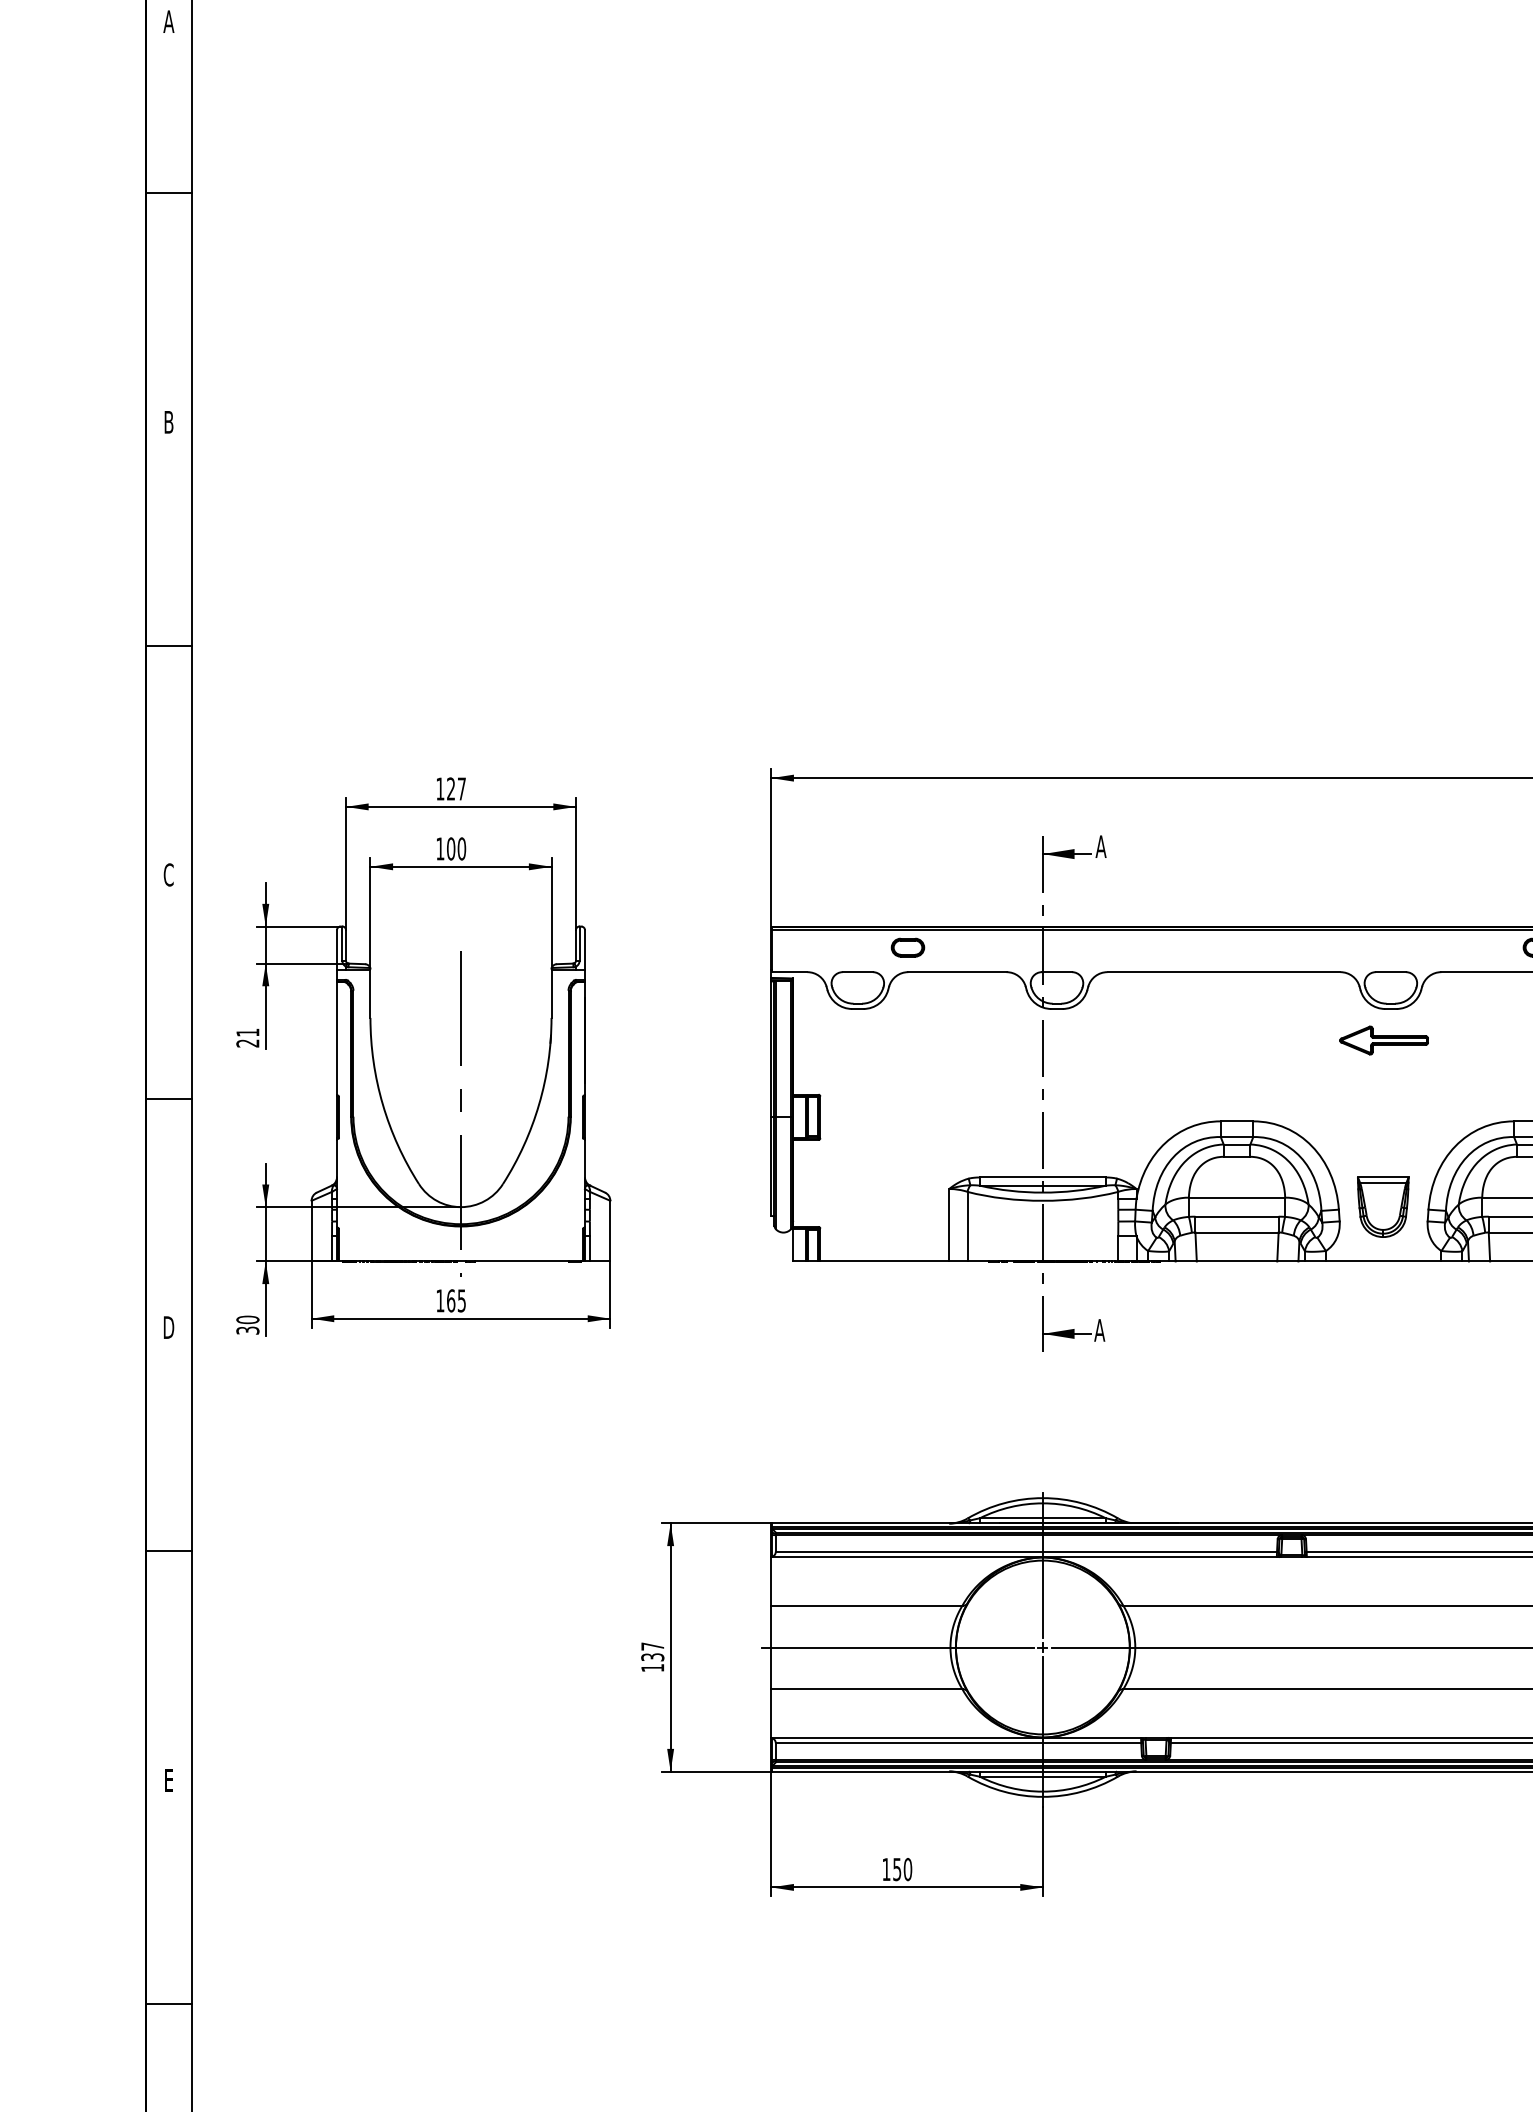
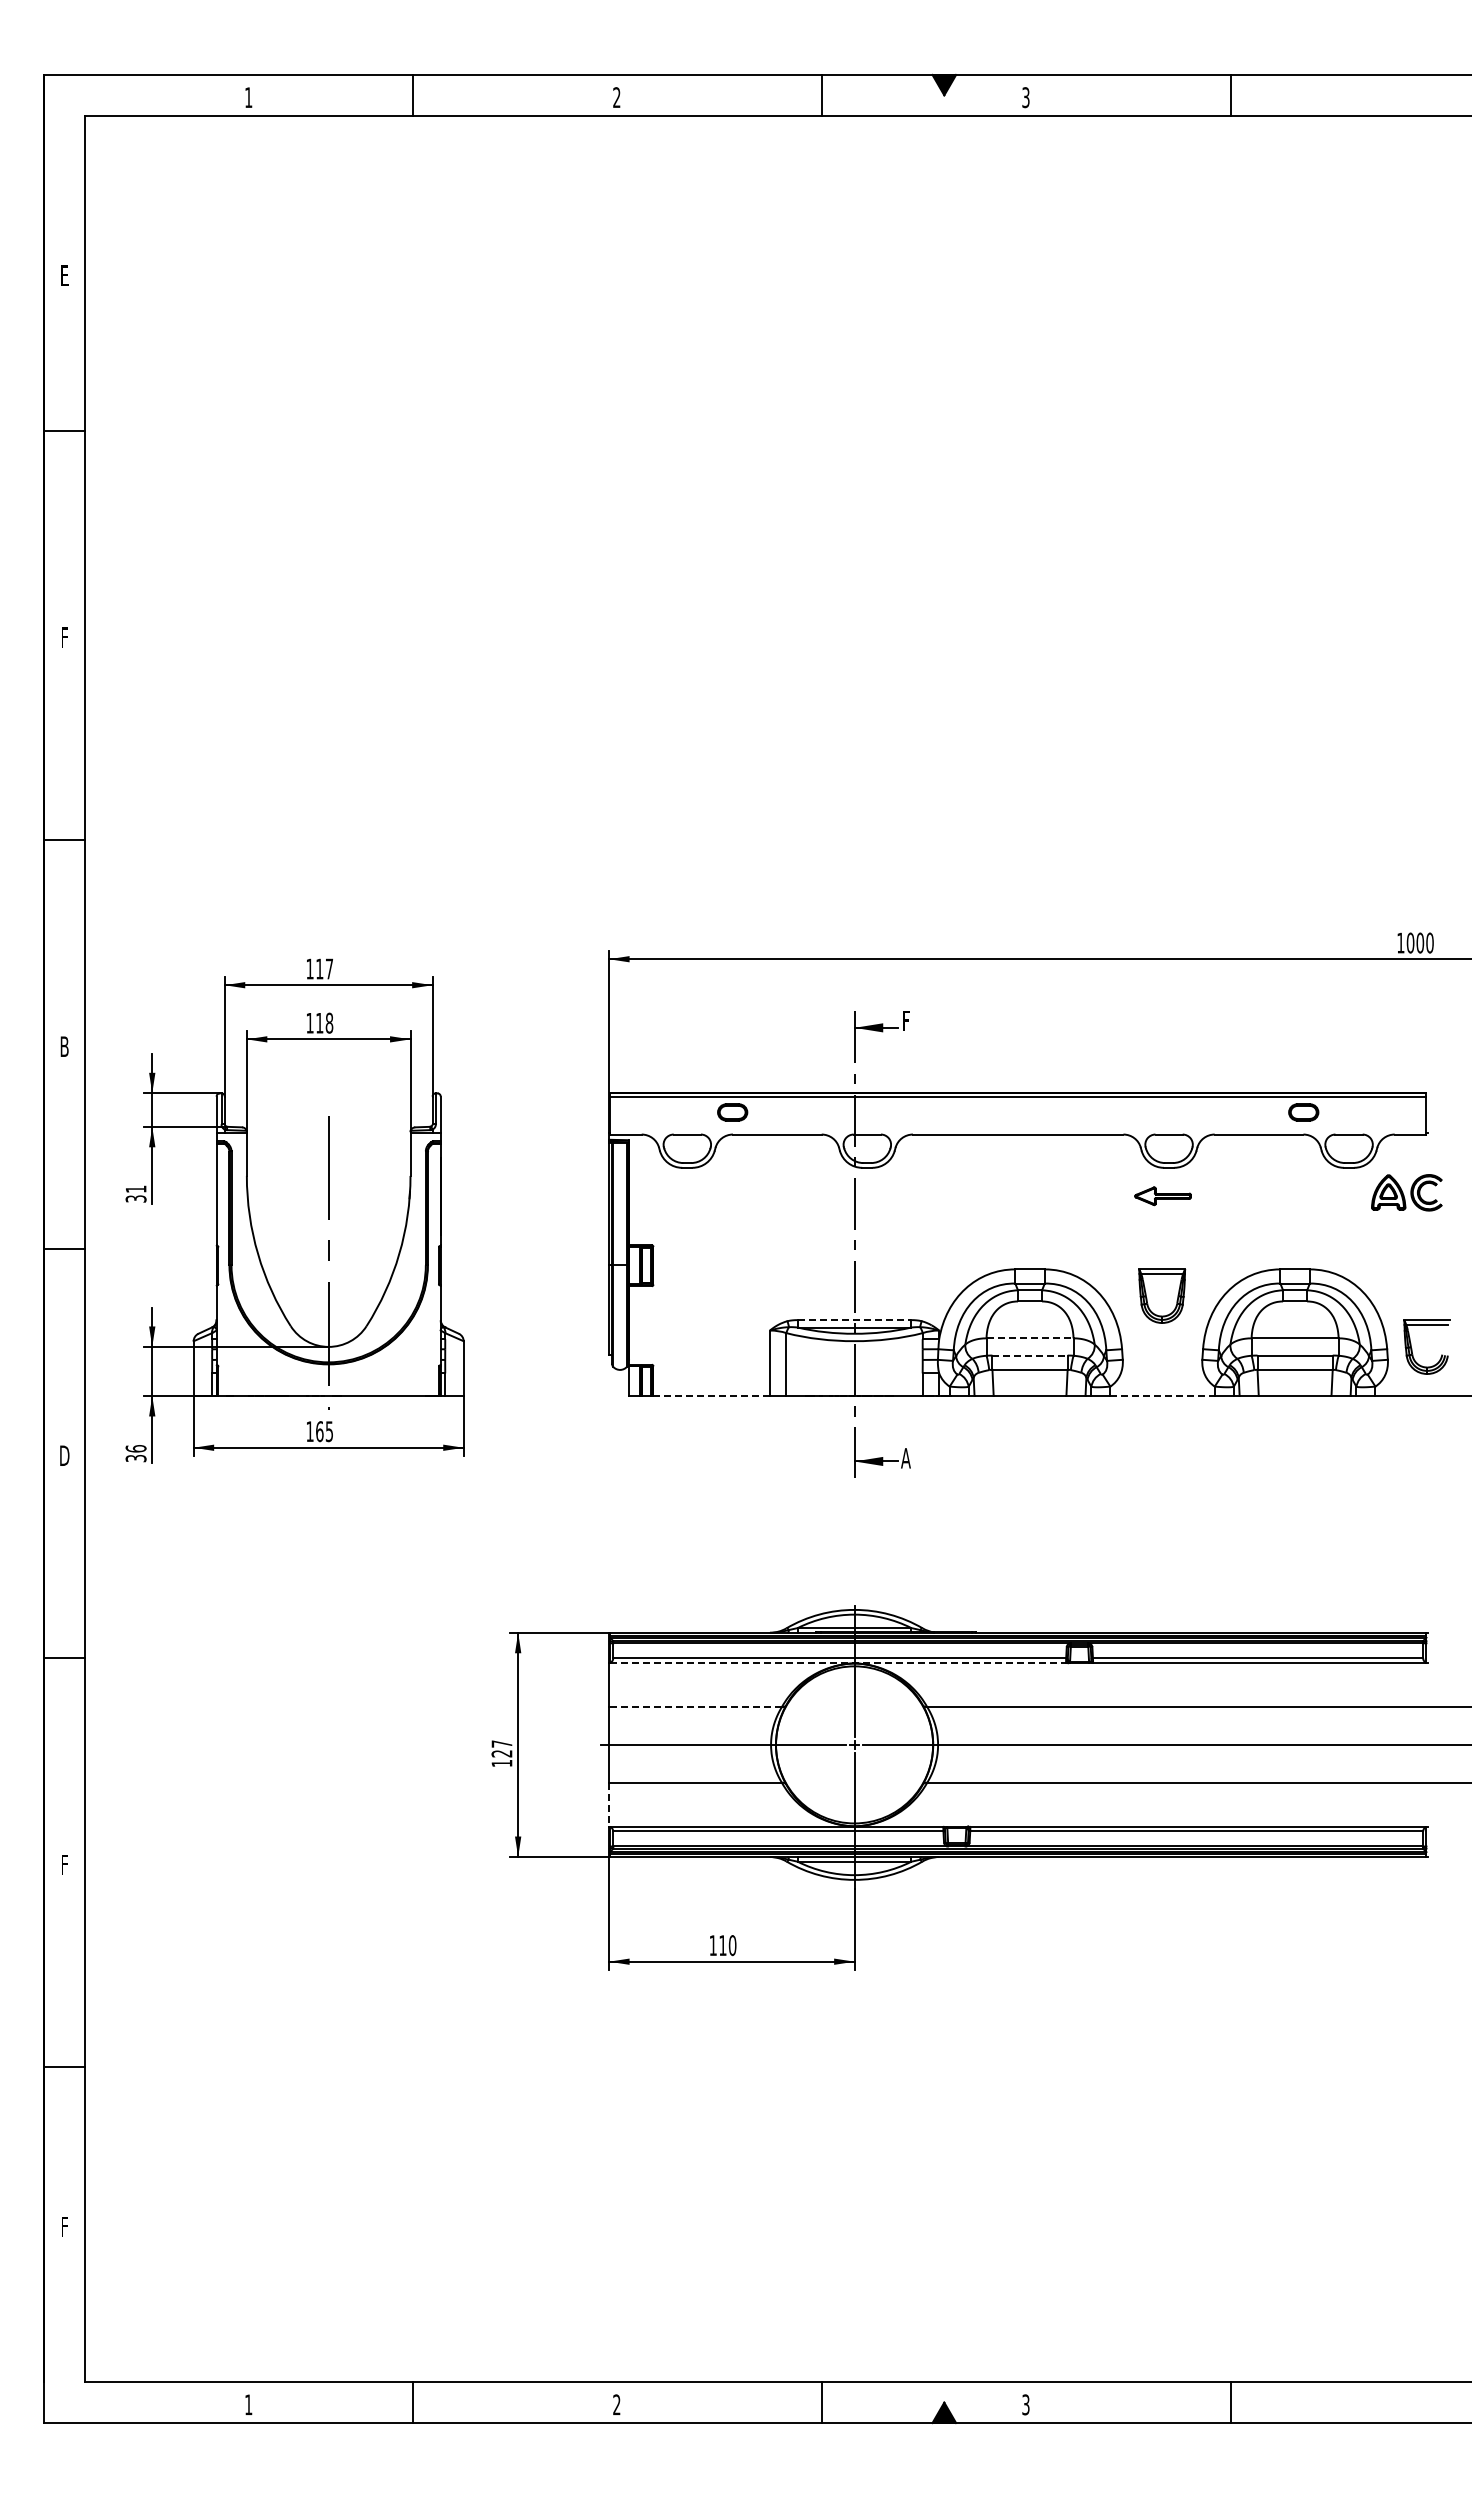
text: (168, 21) -> (64, 275), A -> E
text: (168, 422) -> (64, 637), B -> F
text: (450, 788) -> (319, 968), 127 -> 117
text: (1101, 847) -> (907, 1021), A -> F
text: (456, 848) -> (324, 1022), 100 -> 118
text: (168, 874) -> (64, 1046), C -> B
part: (1383, 1039) -> (1162, 1195), size x0.7
text: (248, 1042) -> (136, 1198), 21 -> 31
line: (1042, 1177) -> (854, 1320), solid -> dashed
line: (1237, 1197) -> (1030, 1338), solid -> dashed
part: (1383, 1206) -> (1162, 1295), moved
line: (1237, 1216) -> (1030, 1355), solid -> dashed
line: (885, 1261) -> (712, 1396), solid -> dashed
line: (1384, 1261) -> (1163, 1396), solid -> dashed
text: (247, 1319) -> (135, 1448), 30 -> 36
line: (1025, 1557) -> (838, 1663), solid -> dashed
line: (866, 1605) -> (695, 1706), solid -> dashed
text: (653, 1657) -> (502, 1753), 137 -> 127
line: (771, 1713) -> (609, 1804), solid -> dashed
text: (168, 1779) -> (64, 1864), E -> F
text: (896, 1869) -> (722, 1945), 150 -> 110

